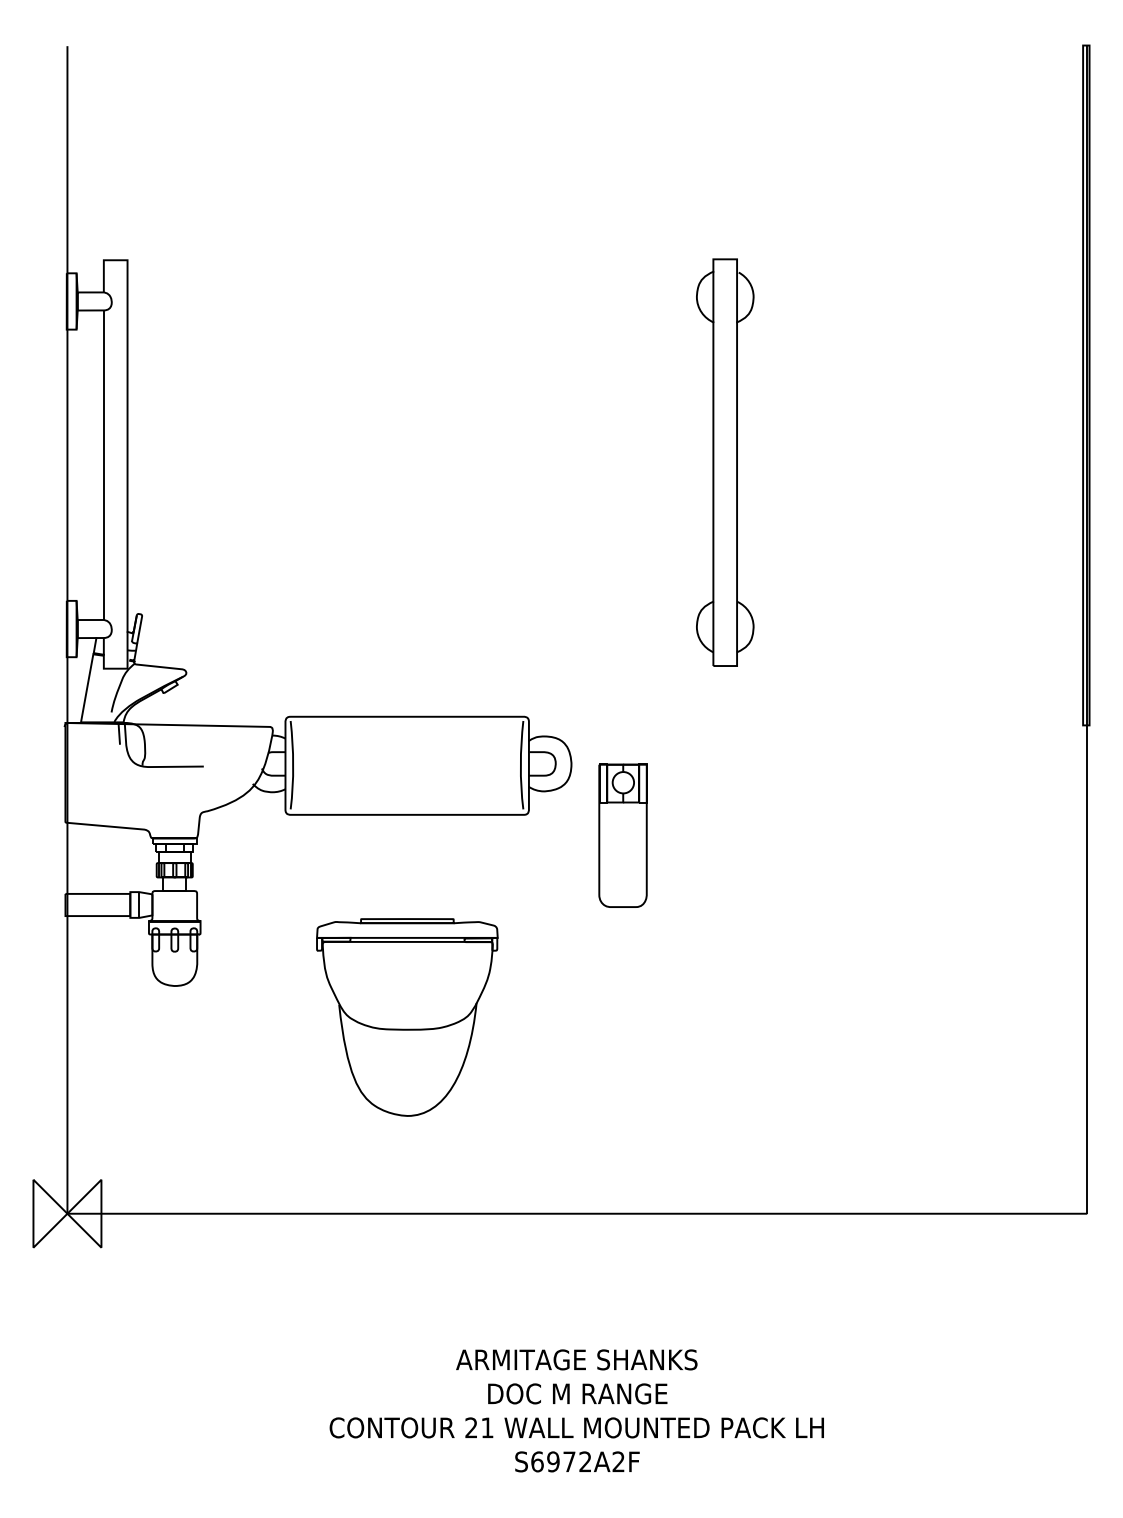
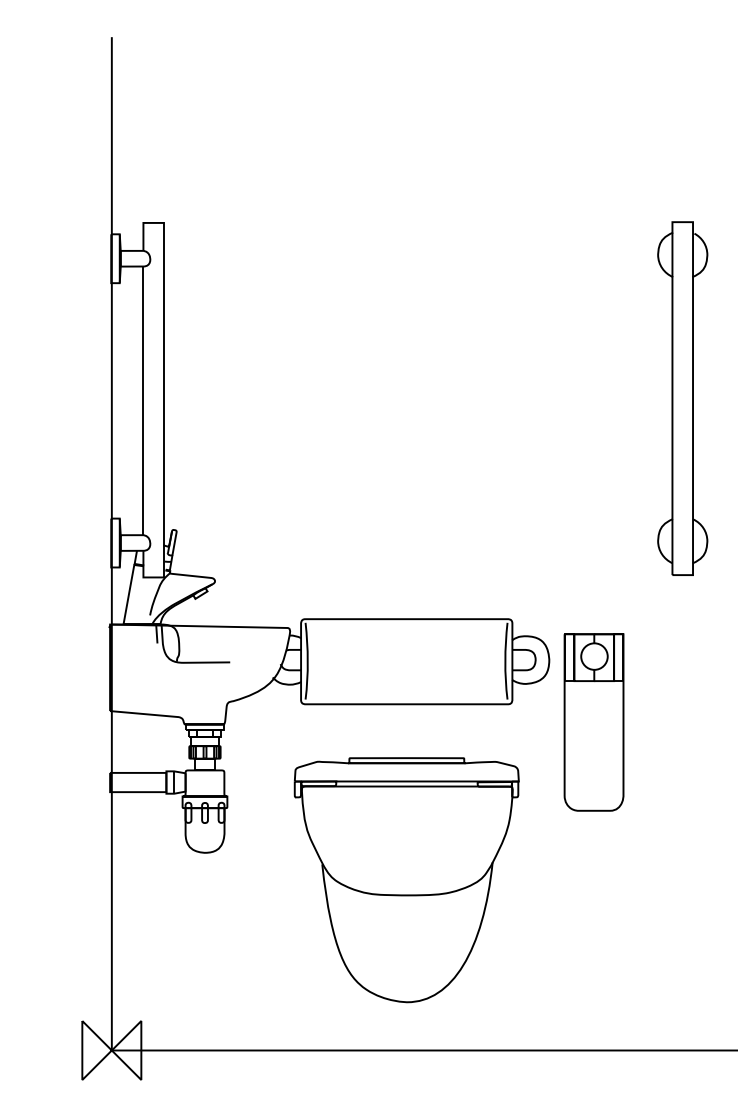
part: (622, 835) -> (593, 722), size x1.43
part: (407, 1017) -> (406, 880), size x1.43

